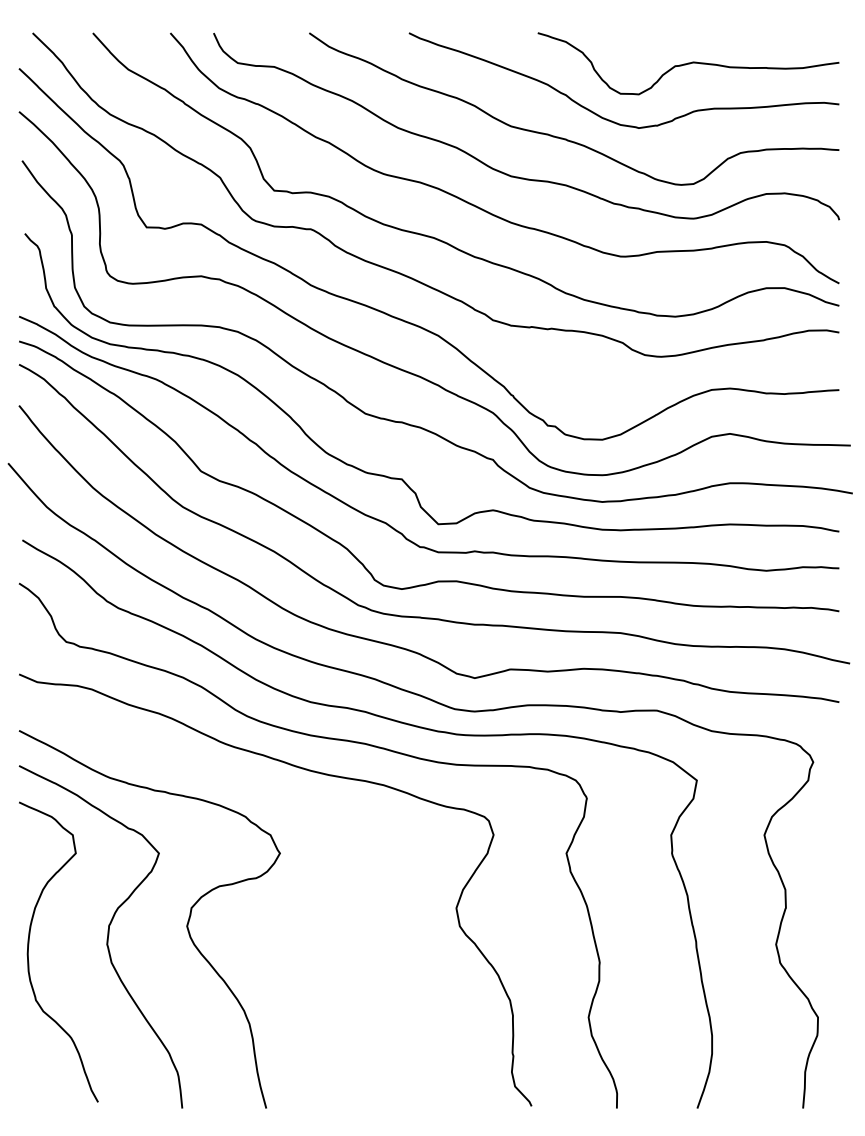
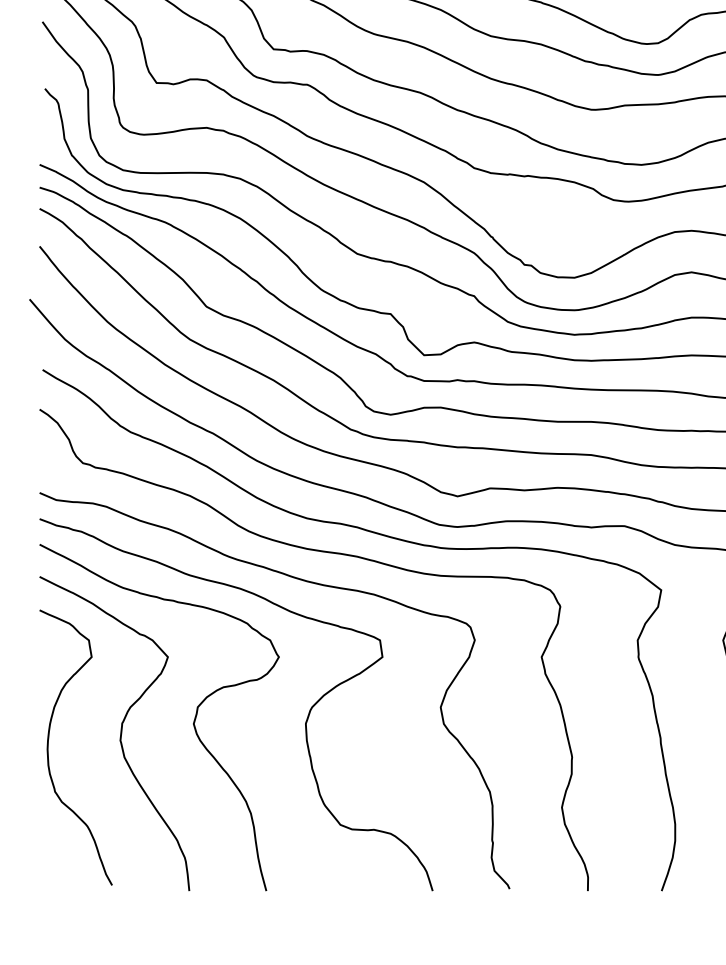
curve: (308, 925) -> (305, 723), added

